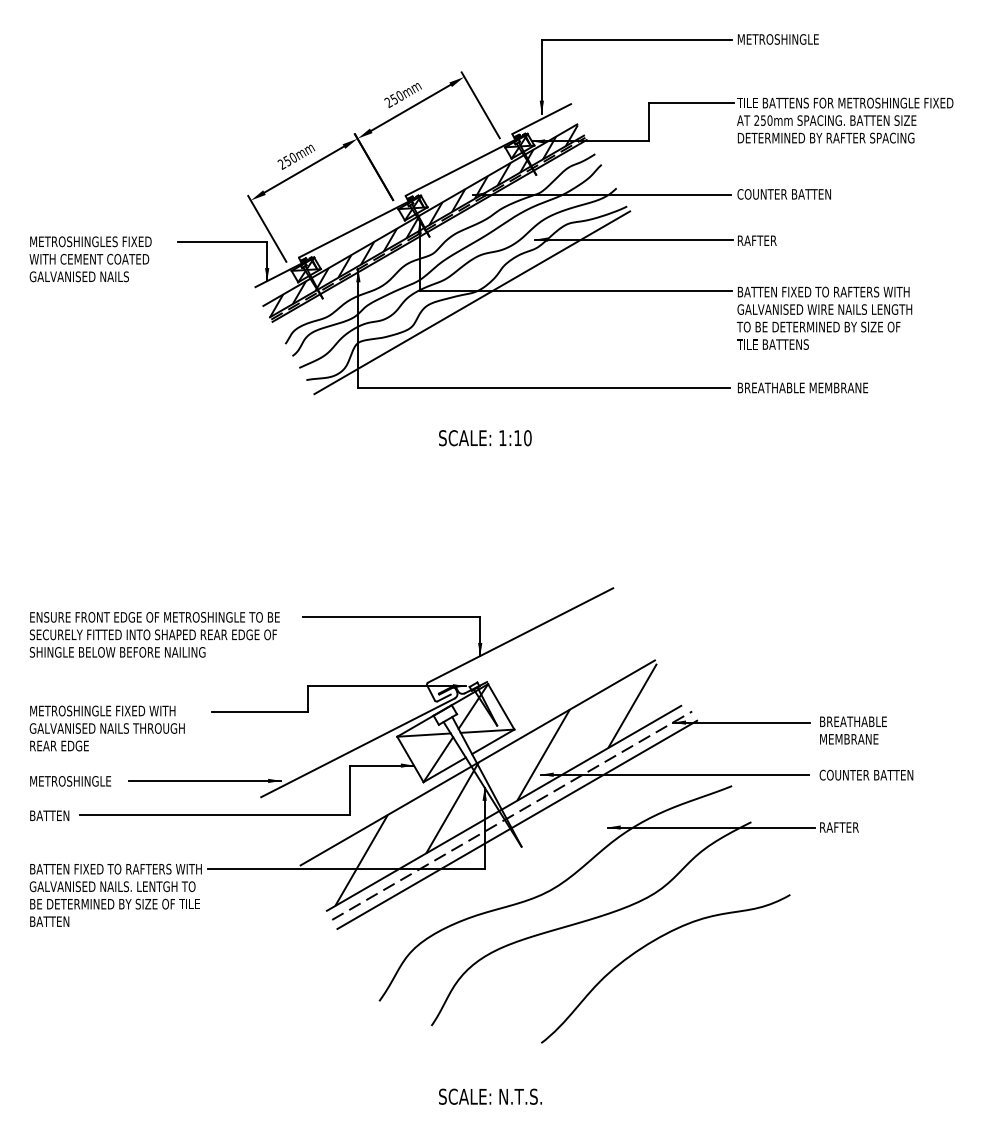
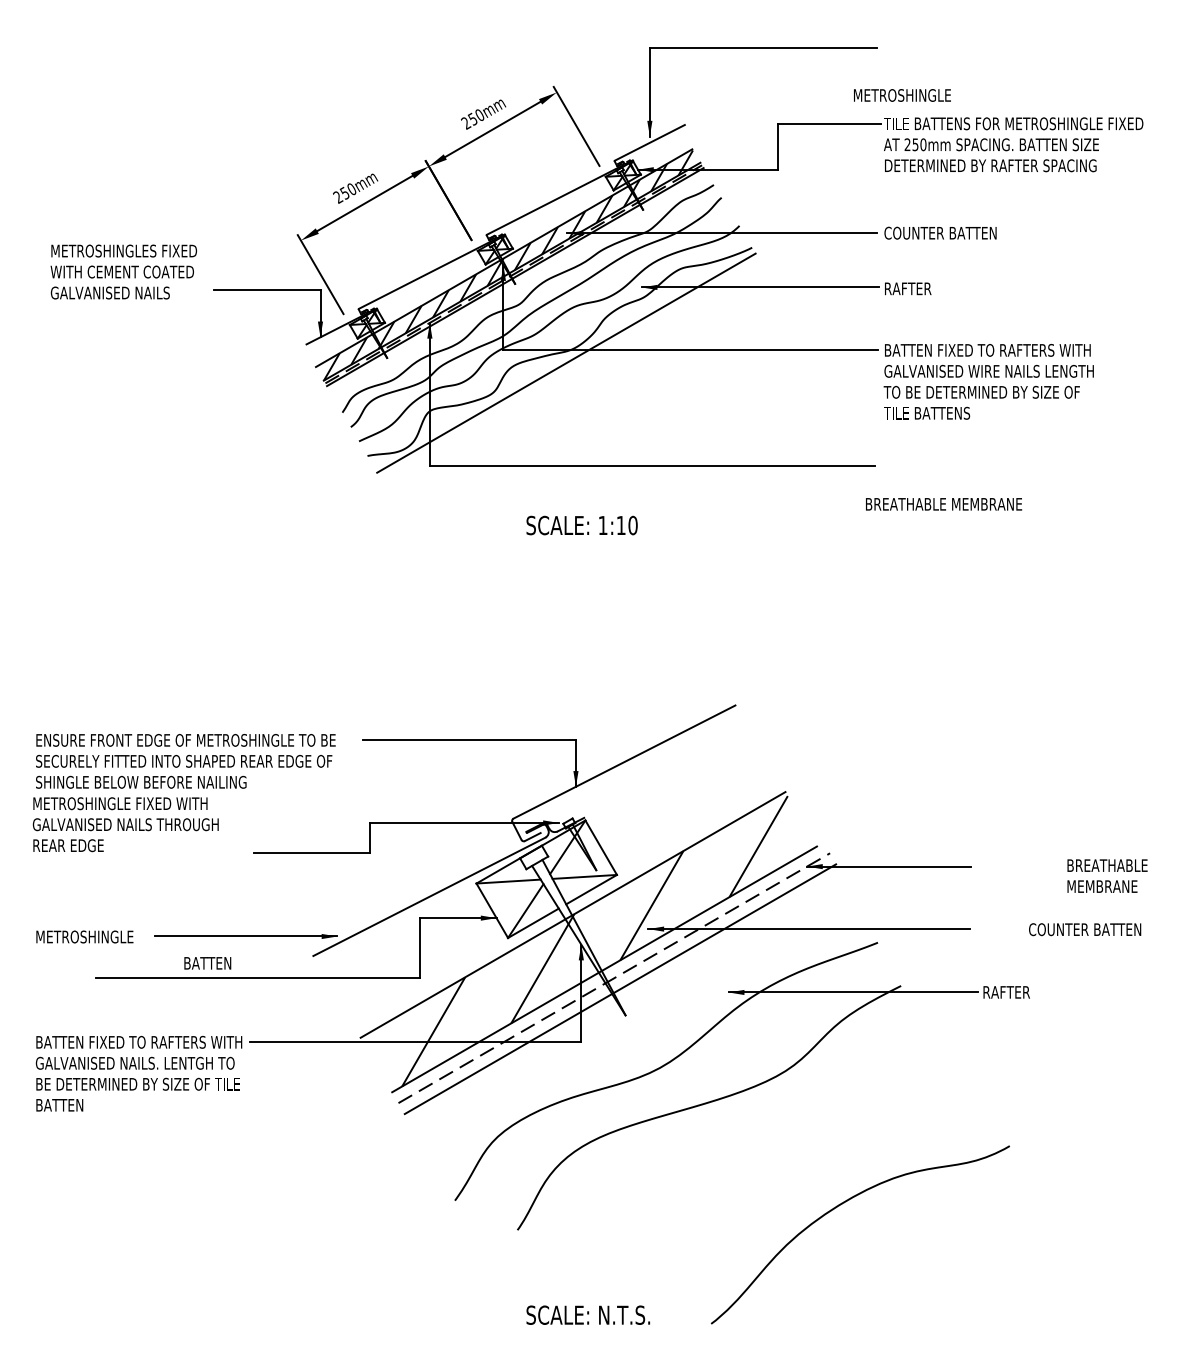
text: (778, 39) -> (902, 95), moved
text: (90, 258) -> (123, 271), moved
text: (803, 388) -> (944, 504), moved
text: (107, 728) -> (125, 824), moved
text: (853, 730) -> (1107, 875), moved
text: (866, 775) -> (1085, 929), moved
text: (49, 815) -> (207, 963), moved
curve: (648, 945) -> (839, 1206), moved

